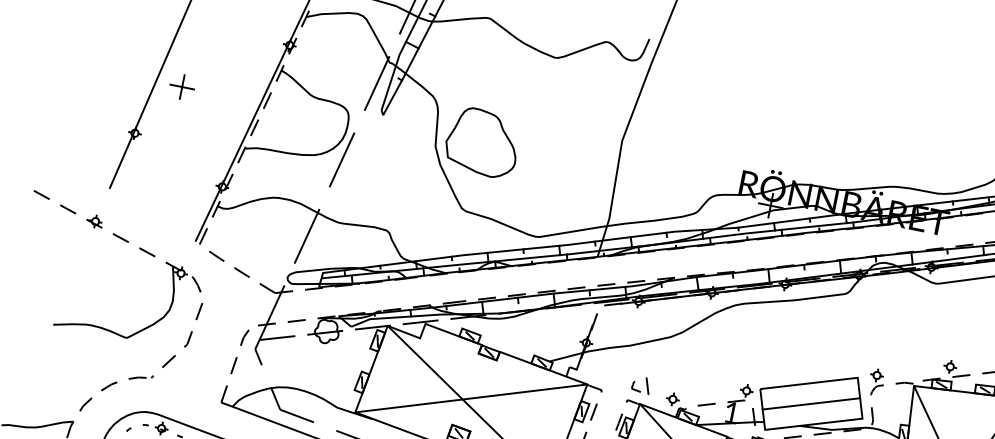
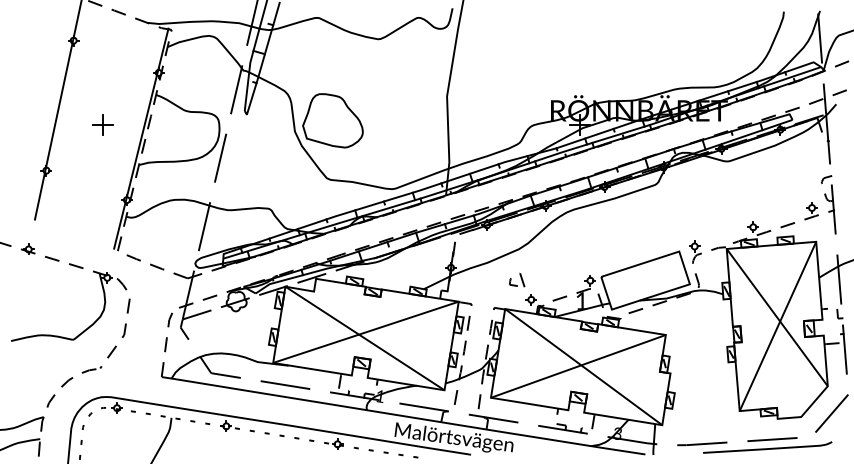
part: (182, 86) -> (102, 124), moved
part: (642, 384) -> (517, 279), moved
line: (811, 403) -> (645, 280), removed

